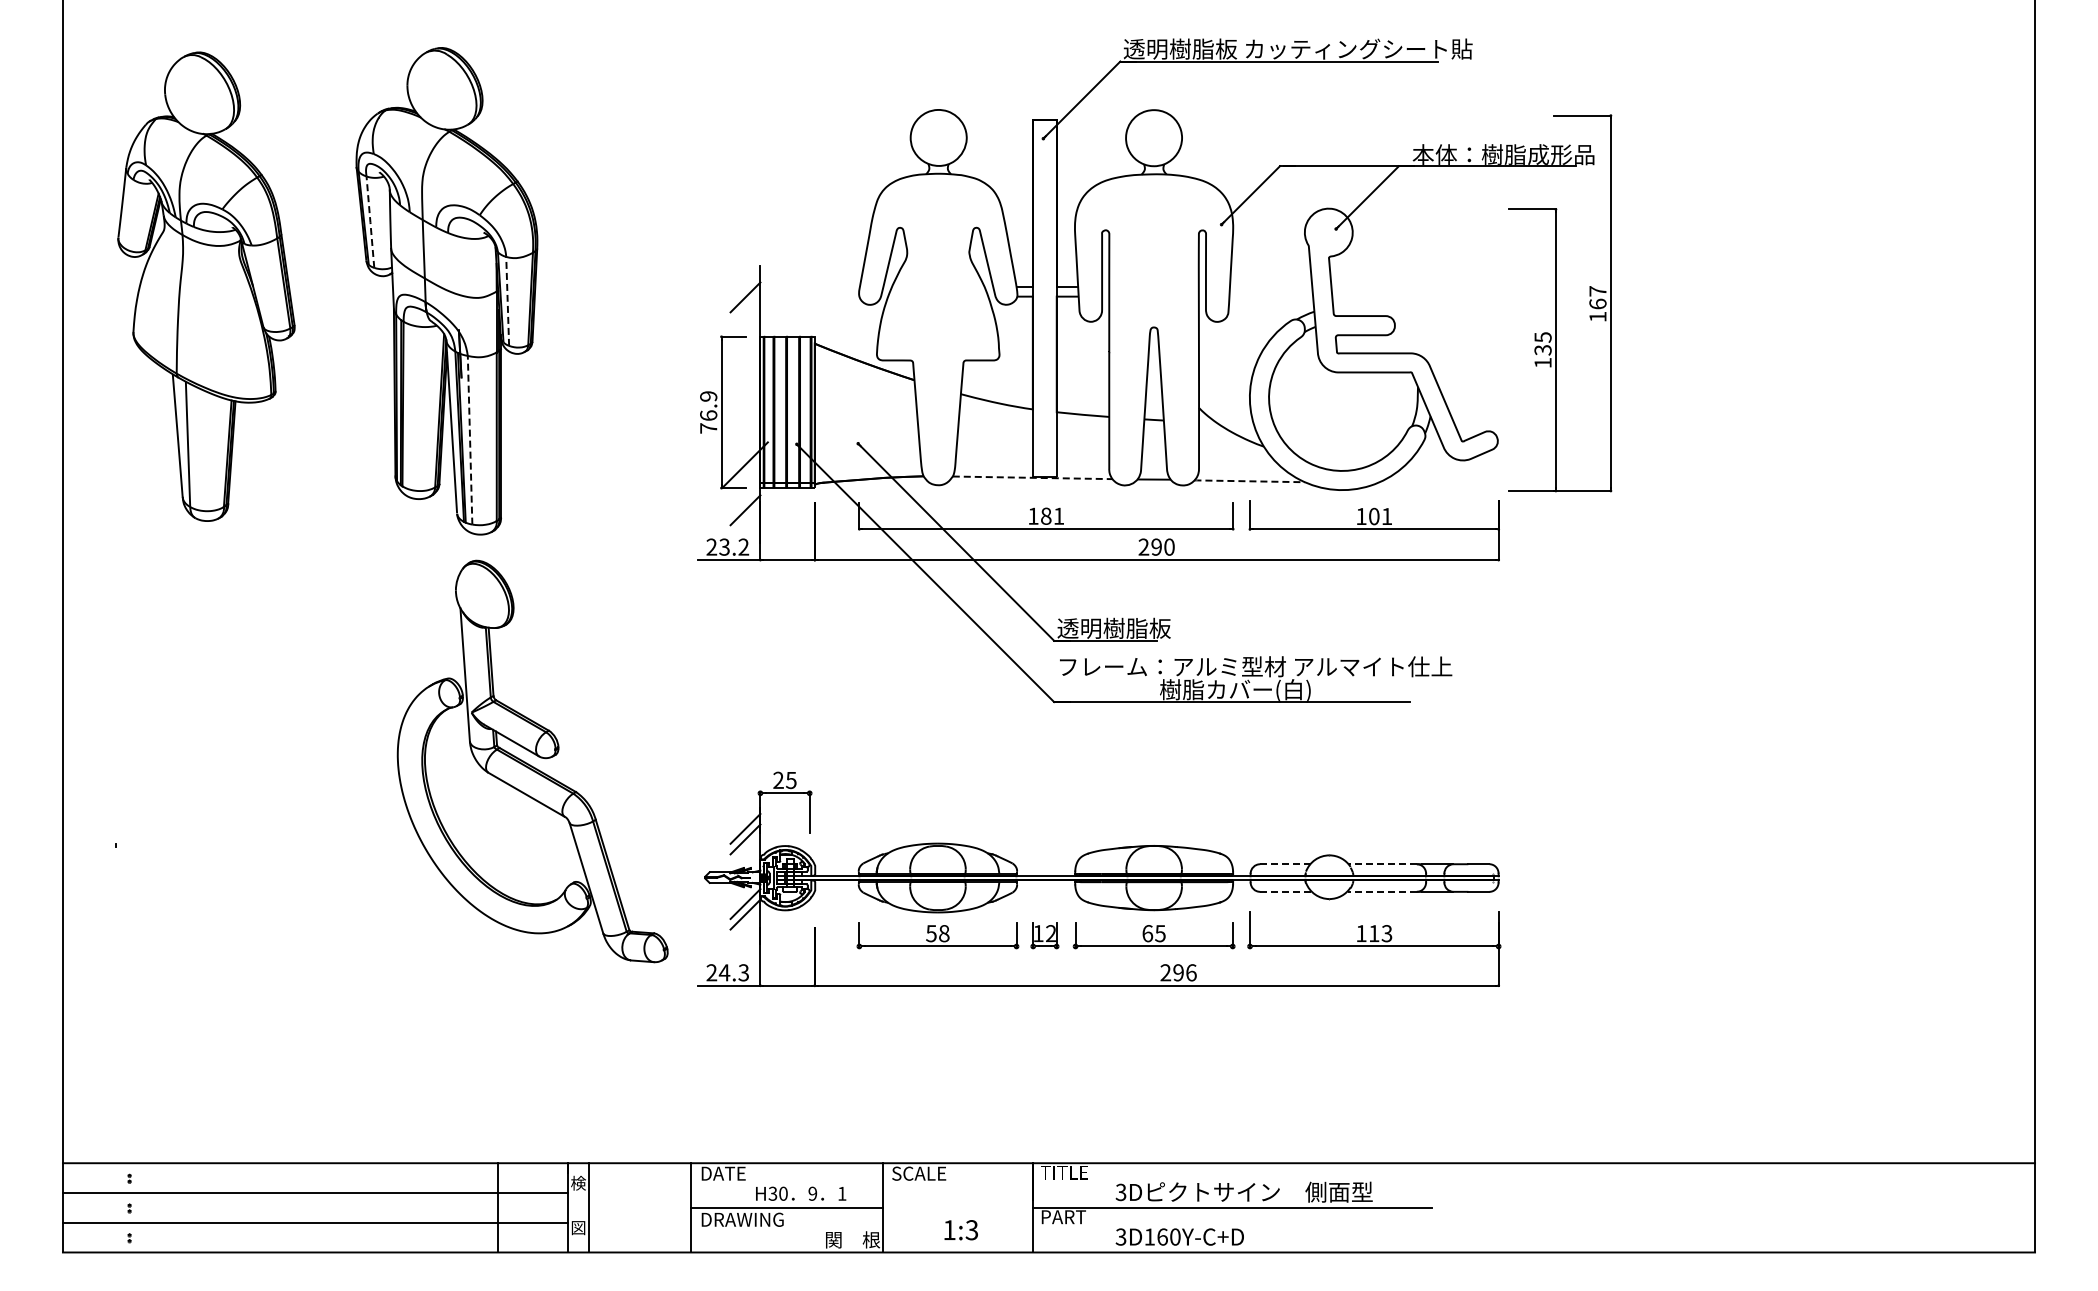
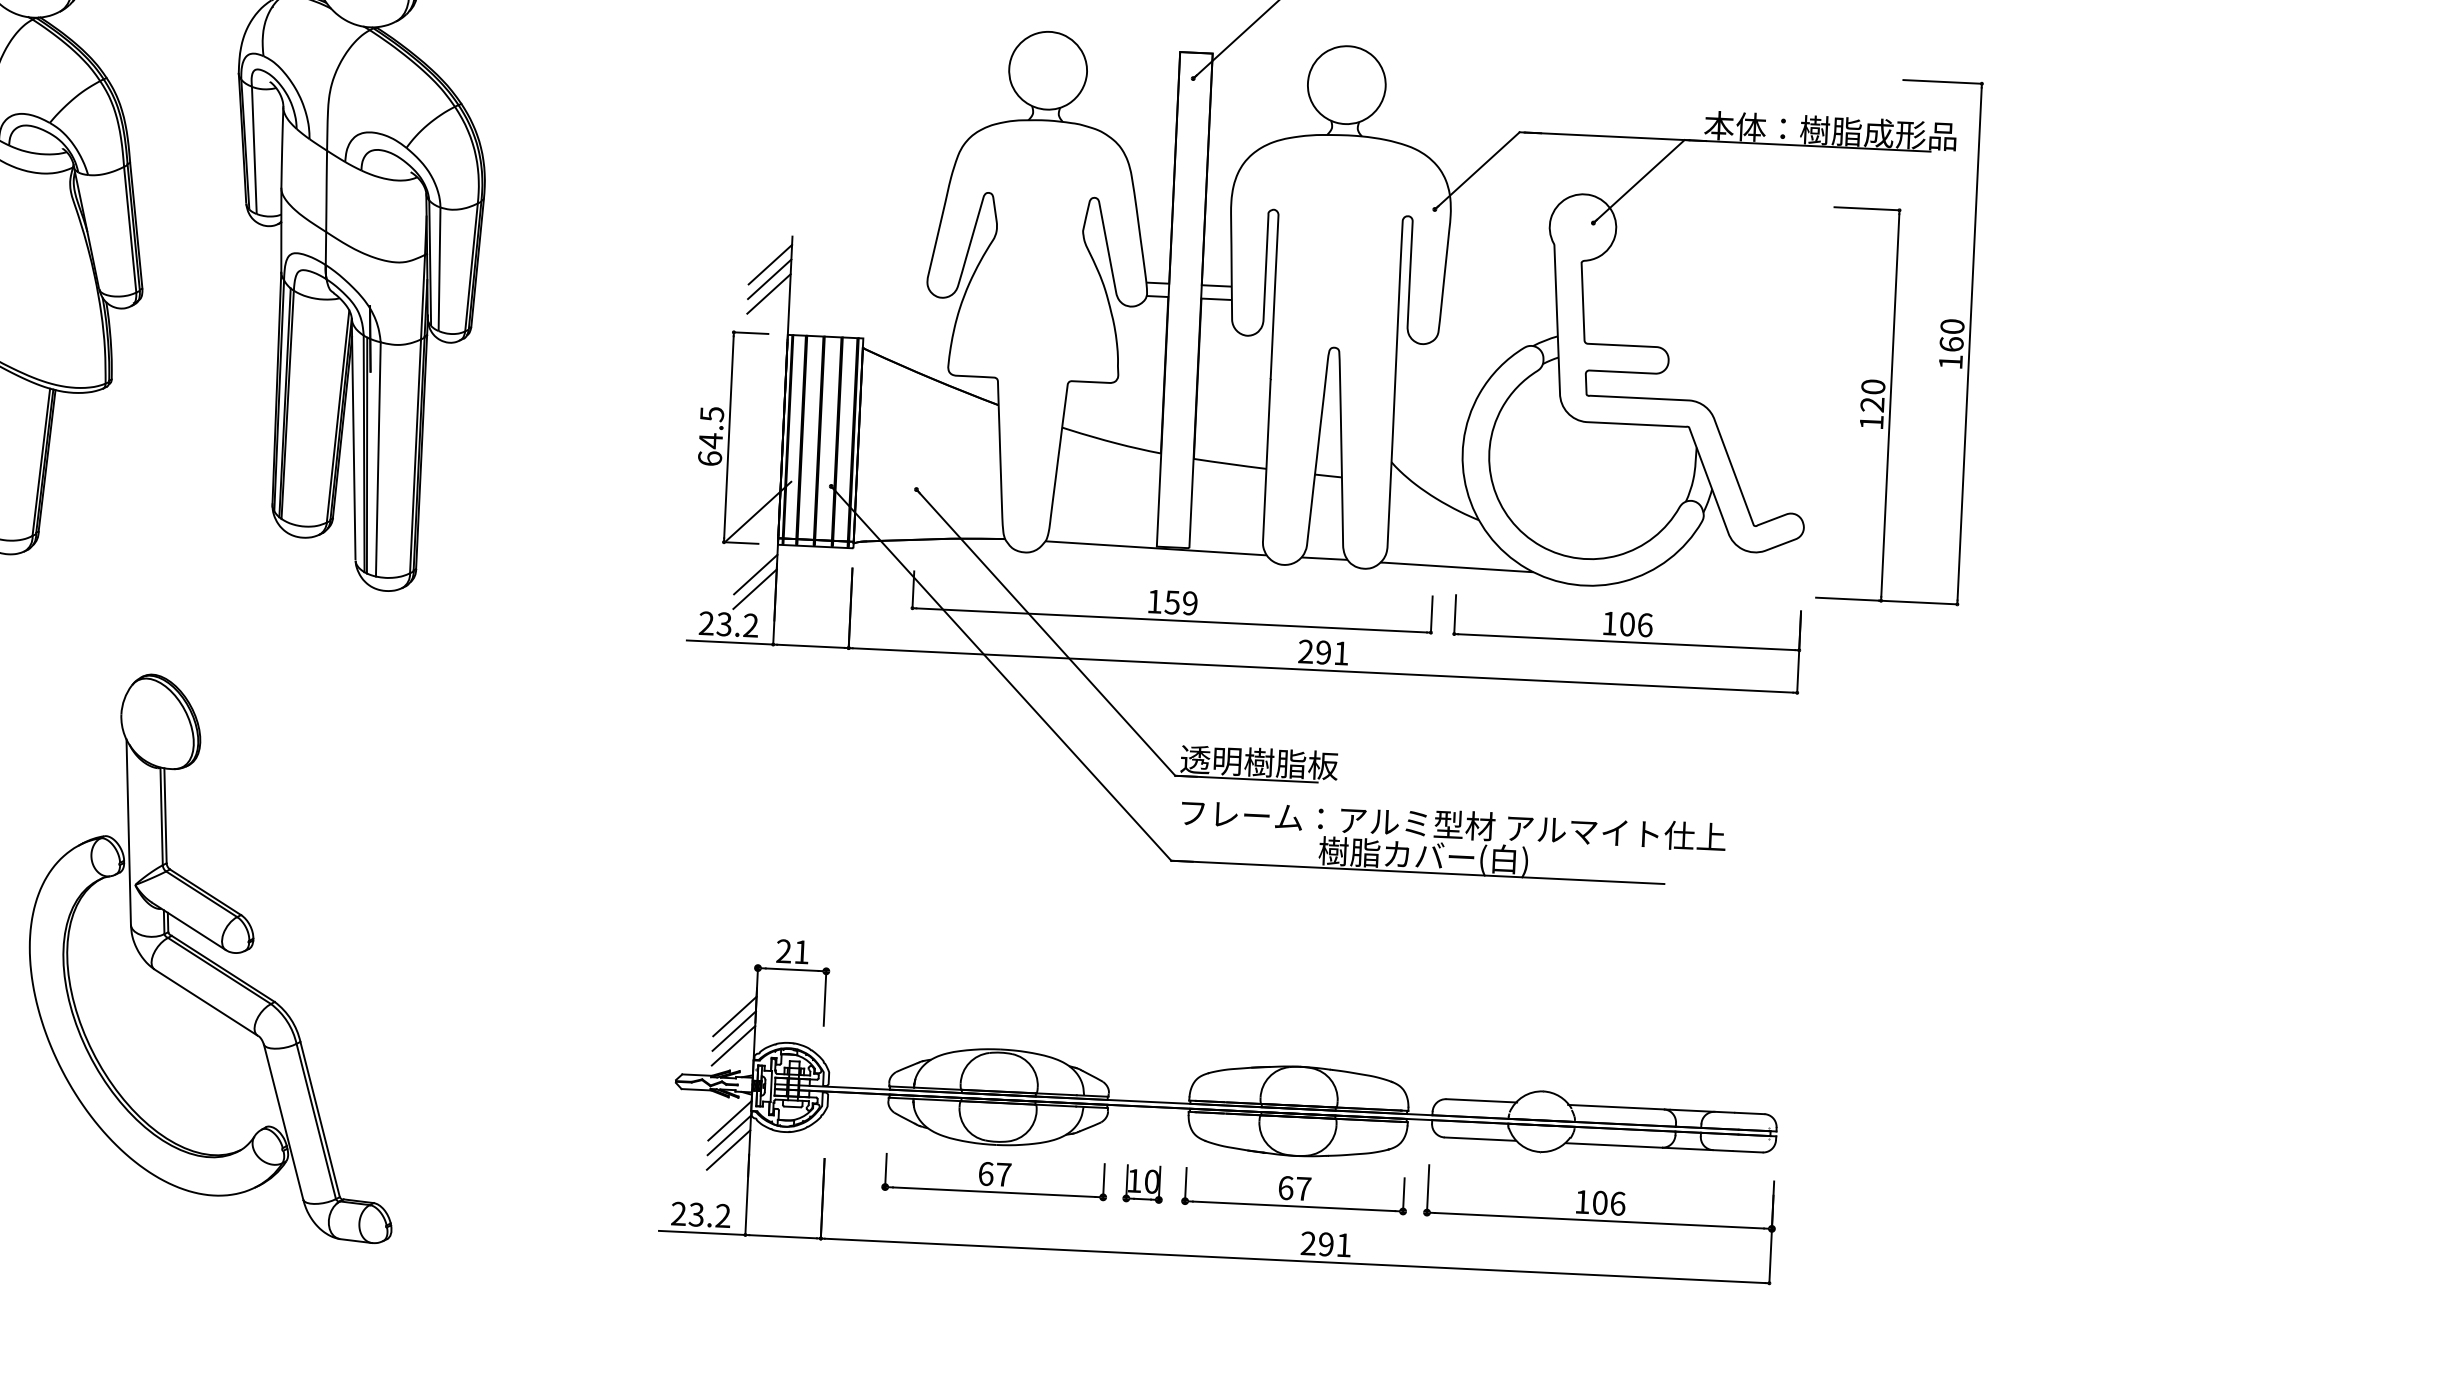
line: (370, 222) -> (254, 150), dashed -> solid
line: (745, 286) -> (770, 264), added
text: (1597, 291) -> (1951, 326), 167 -> 160
line: (507, 301) -> (439, 269), dashed -> solid
line: (745, 307) -> (769, 293), added
text: (1542, 343) -> (1872, 395), 135 -> 120
text: (708, 412) -> (710, 436), 76.9 -> 64.5
line: (470, 439) -> (378, 458), dashed -> solid
line: (1032, 477) -> (1155, 547), dashed -> solid
line: (1247, 481) -> (1453, 567), dashed -> solid
text: (1052, 515) -> (1181, 601), 181 -> 159
text: (1387, 516) -> (1645, 625), 101 -> 106
line: (745, 520) -> (755, 588), added
text: (1169, 546) -> (1341, 652), 290 -> 291
part: (532, 761) -> (216, 956), moved
text: (791, 780) -> (801, 952), 25 -> 21
line: (745, 849) -> (733, 1045), added
line: (1285, 864) -> (1481, 1101), dashed -> solid
line: (1381, 864) -> (1614, 1107), dashed -> solid
line: (1285, 891) -> (1479, 1138), dashed -> solid
line: (1381, 891) -> (1613, 1144), dashed -> solid
line: (745, 925) -> (728, 1150), added
text: (937, 933) -> (994, 1174), 58 -> 67
text: (1050, 933) -> (1151, 1181), 12 -> 10
text: (1160, 933) -> (1303, 1188), 65 -> 67
text: (1380, 933) -> (1608, 1203), 113 -> 106
text: (733, 972) -> (708, 1214), 24.3 -> 23.2
text: (1191, 972) -> (1344, 1244), 296 -> 291

